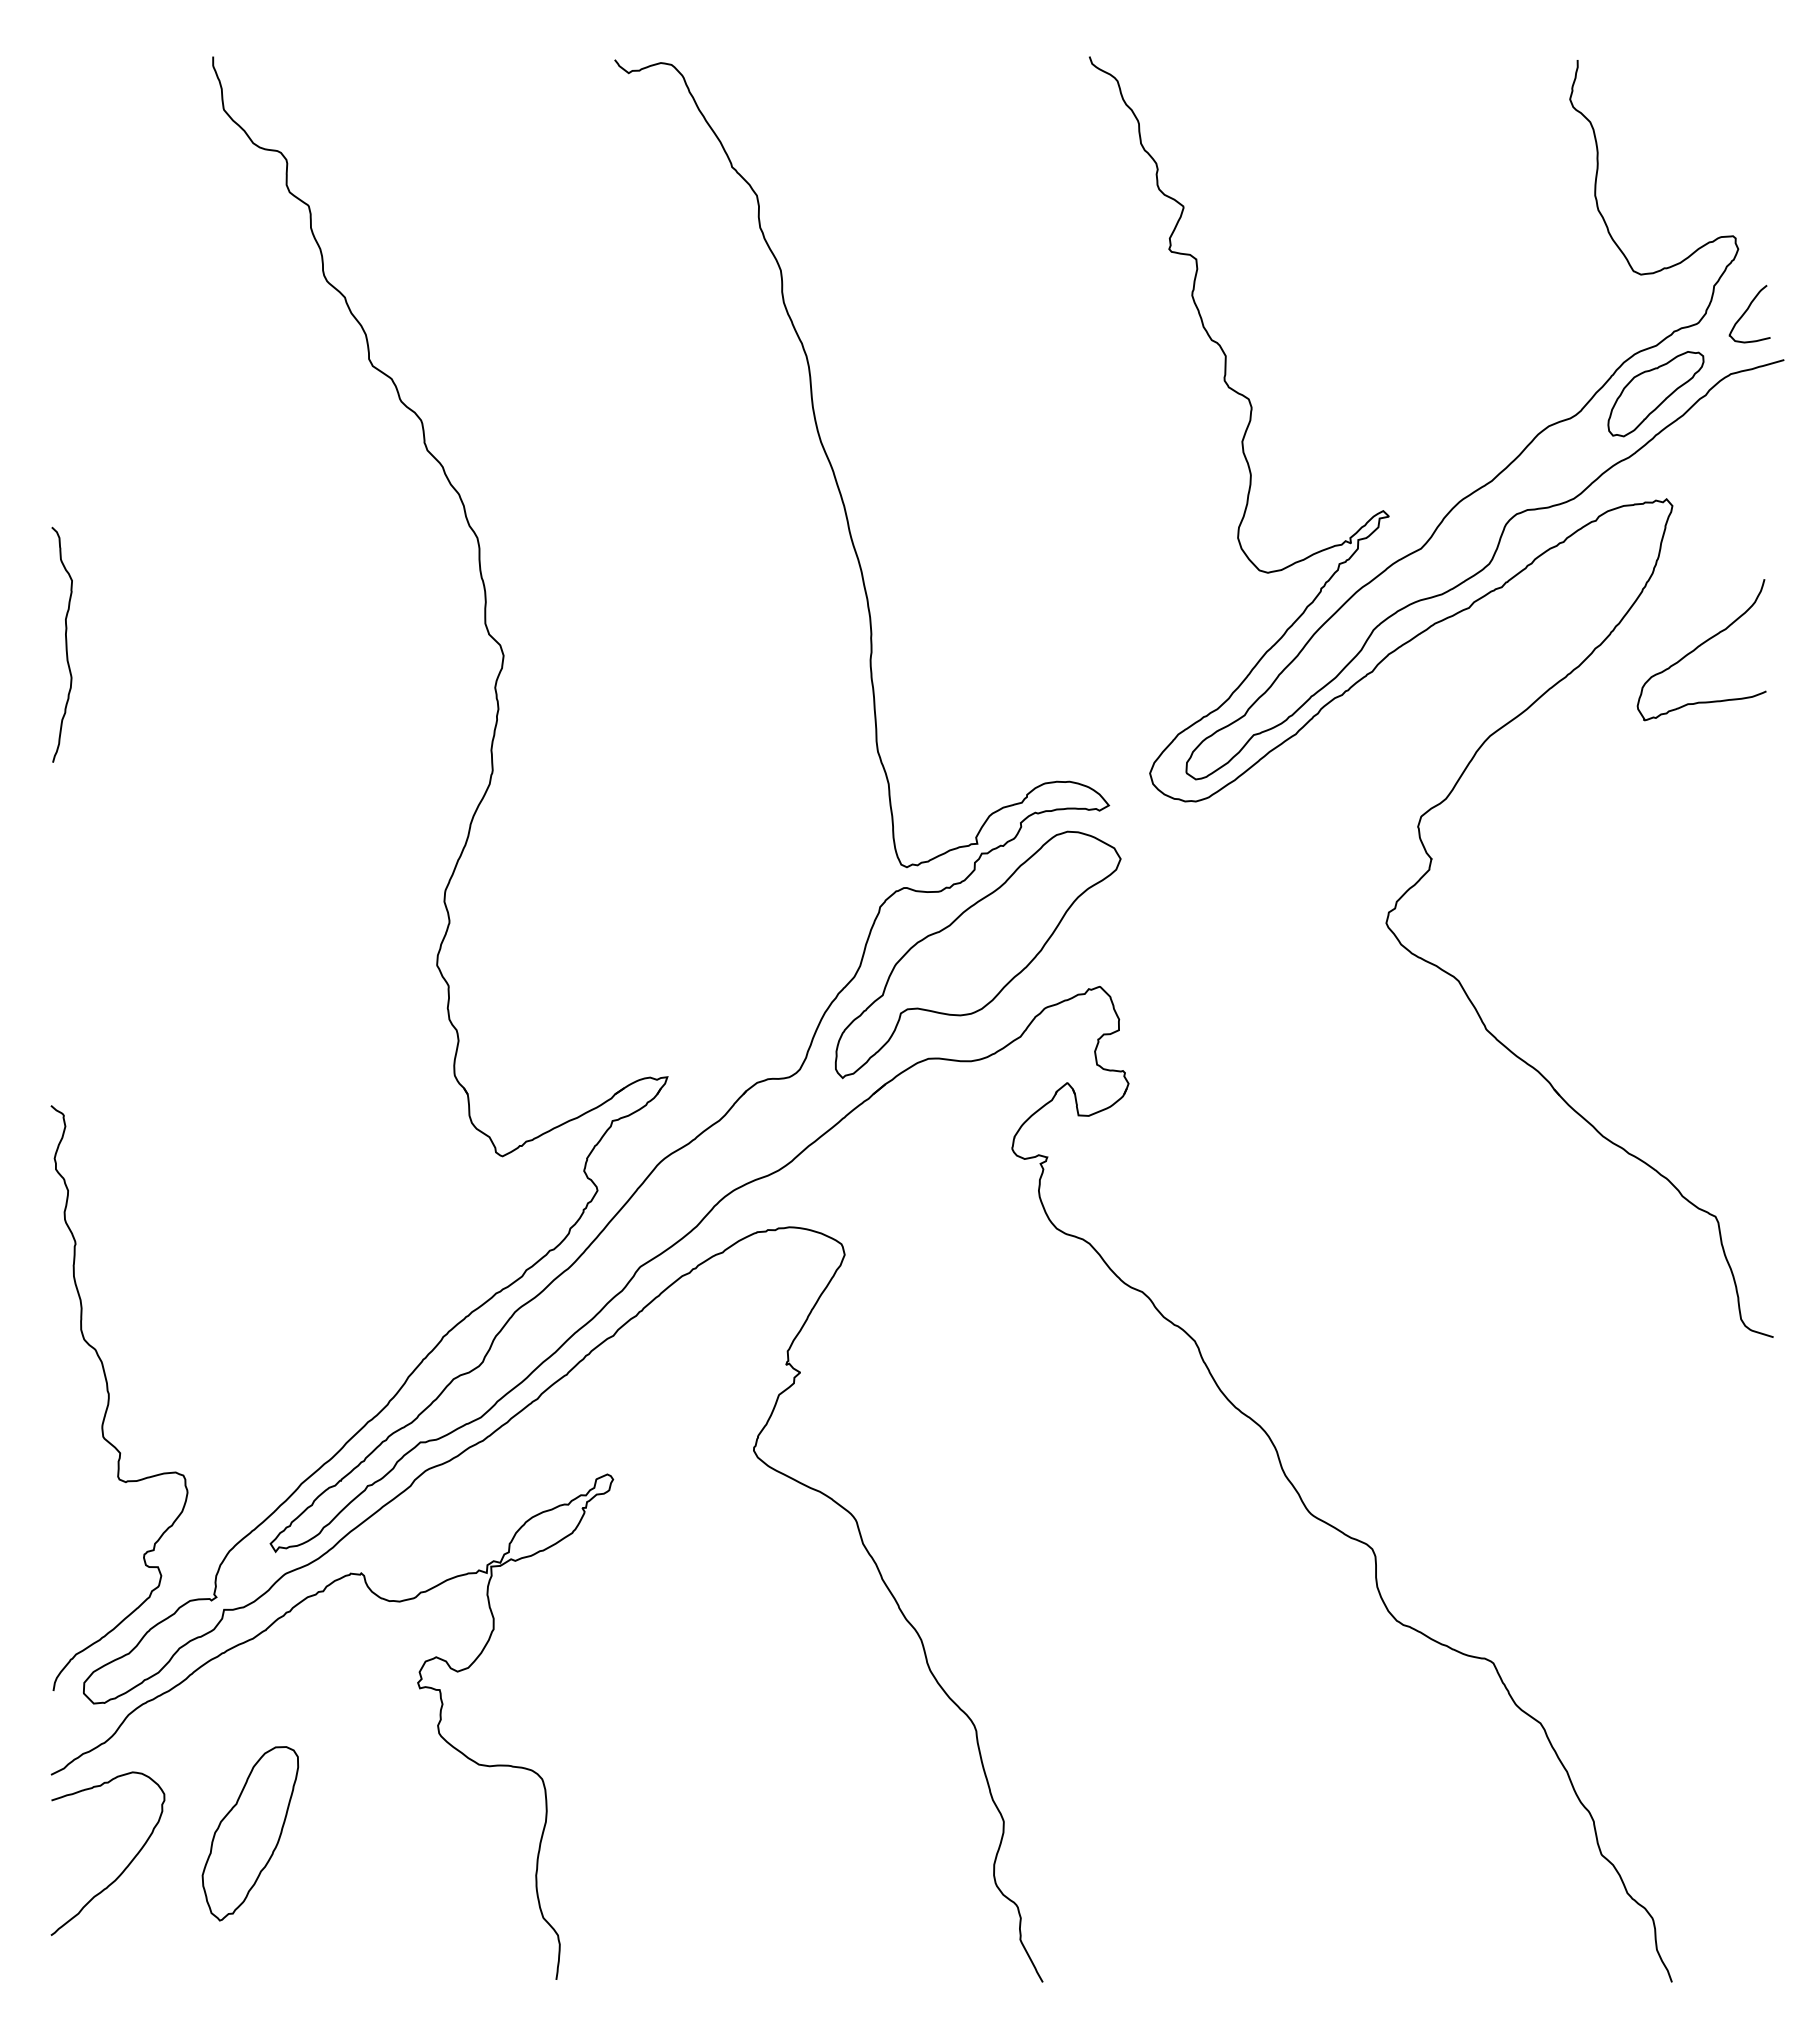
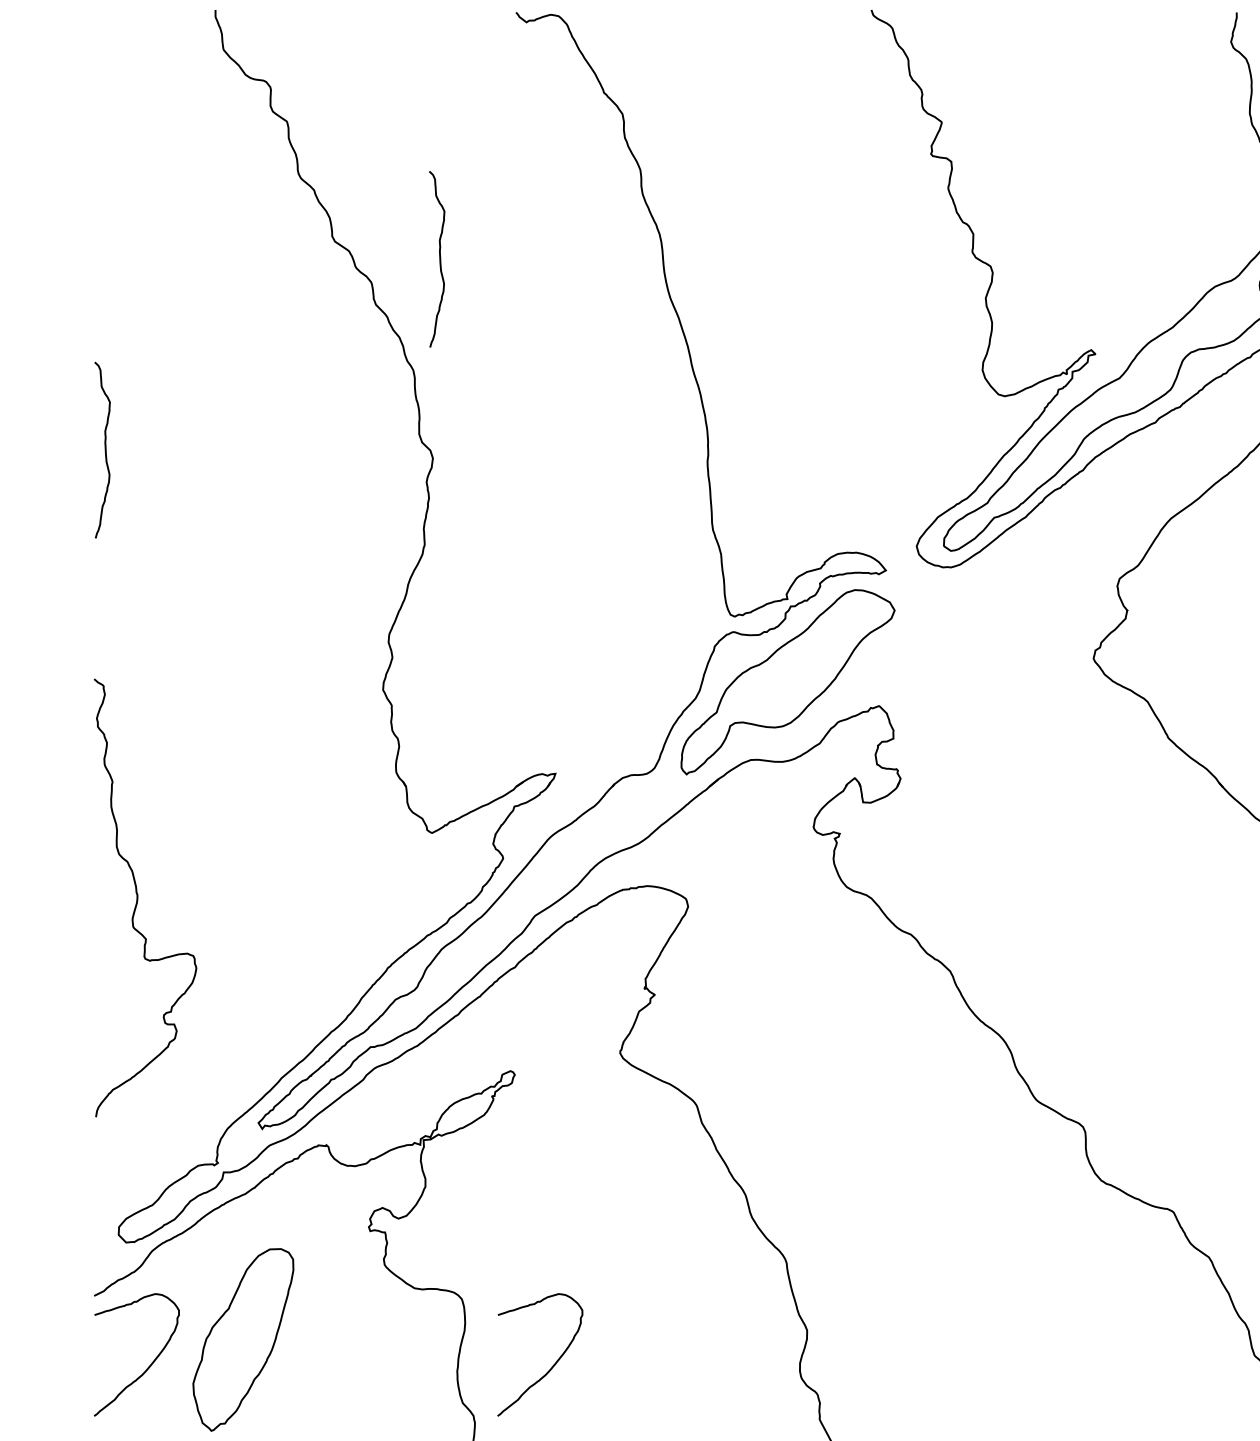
curve: (512, 389) -> (439, 259), added
curve: (109, 1397) -> (137, 897), moved
part: (250, 1833) -> (243, 1339), size x1.4
curve: (662, 1869) -> (551, 1366), added

